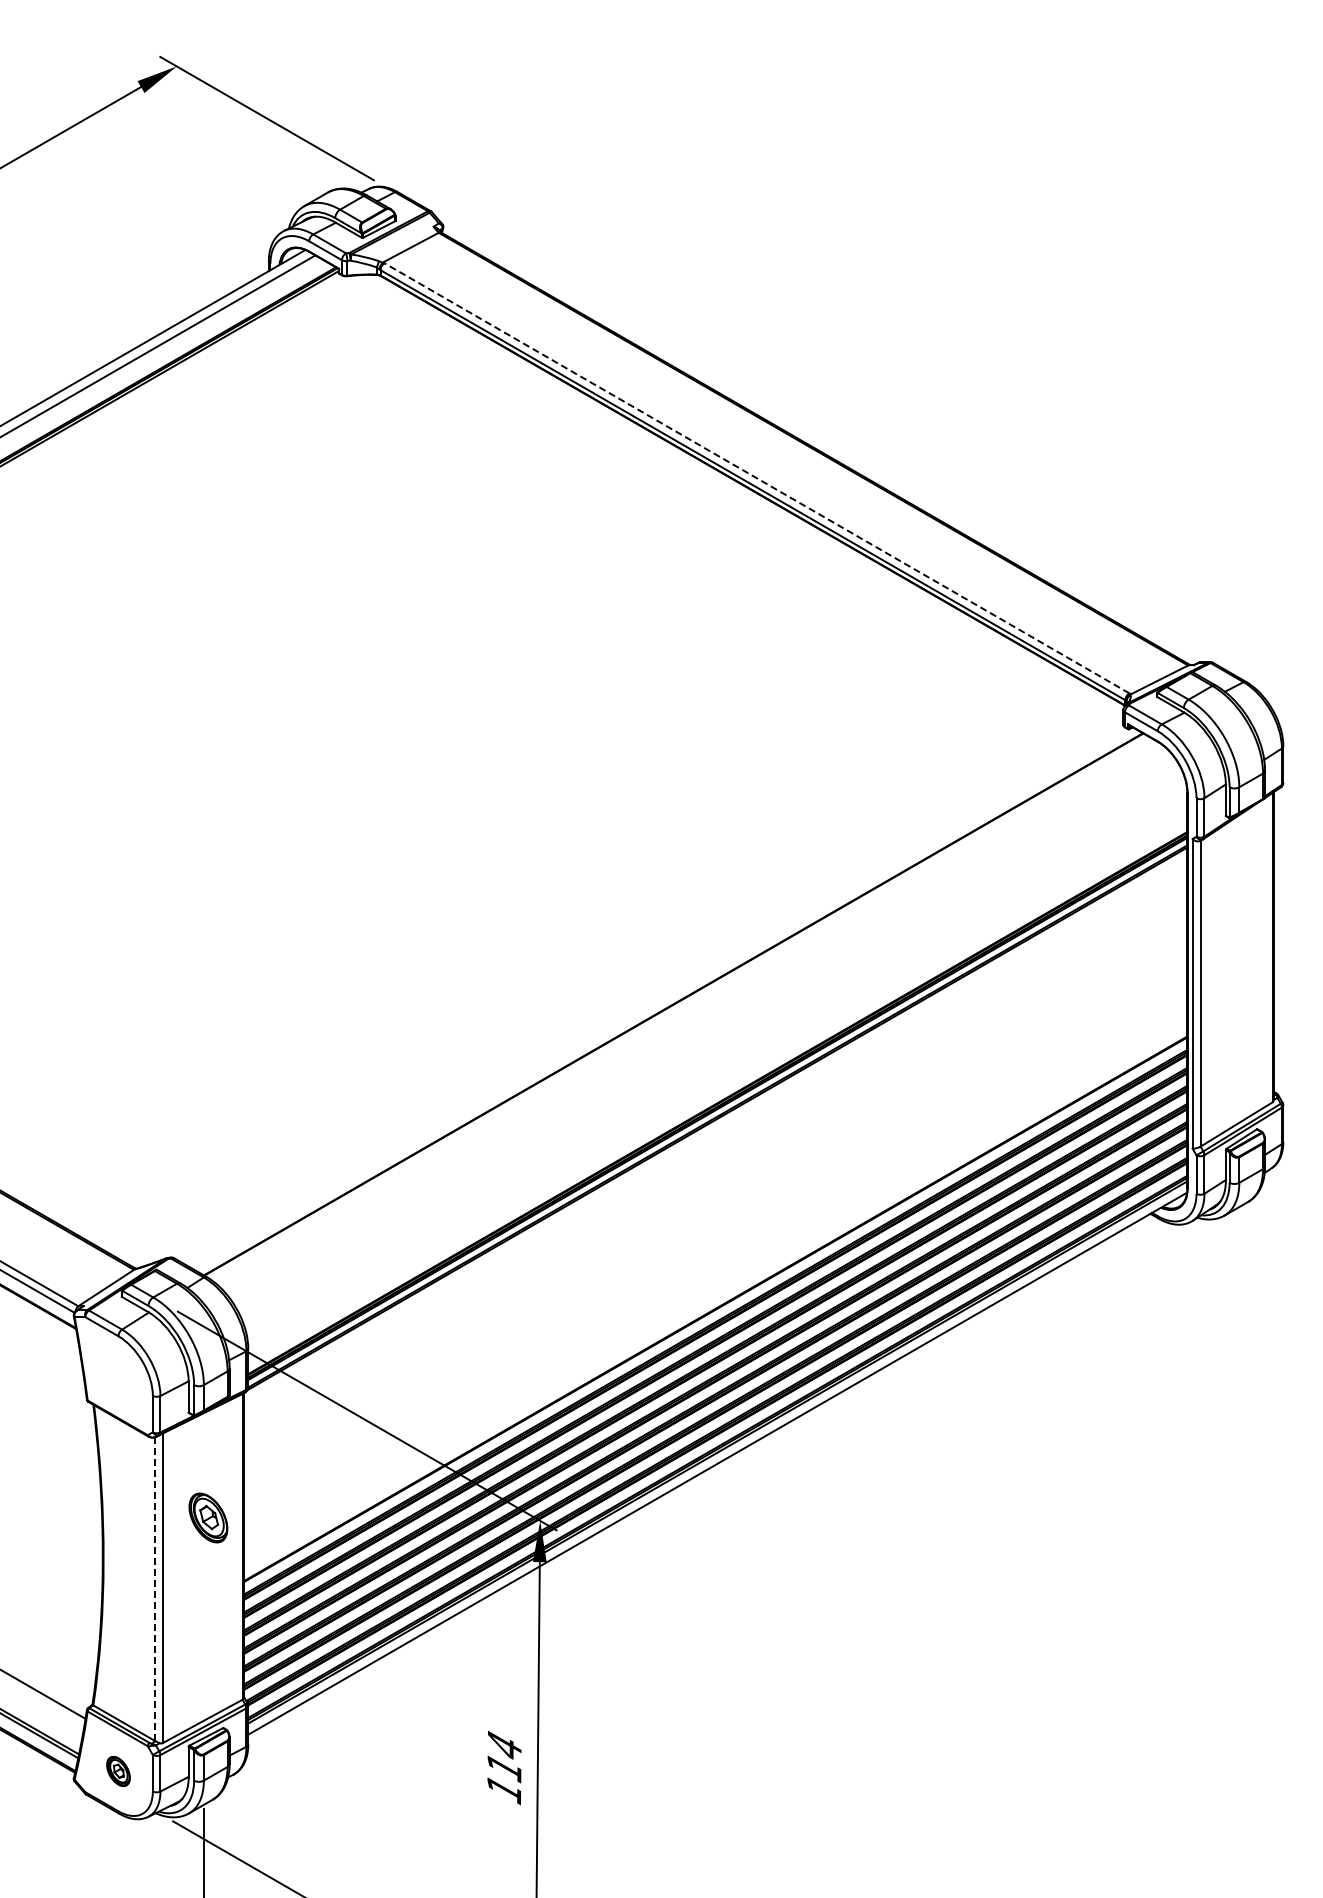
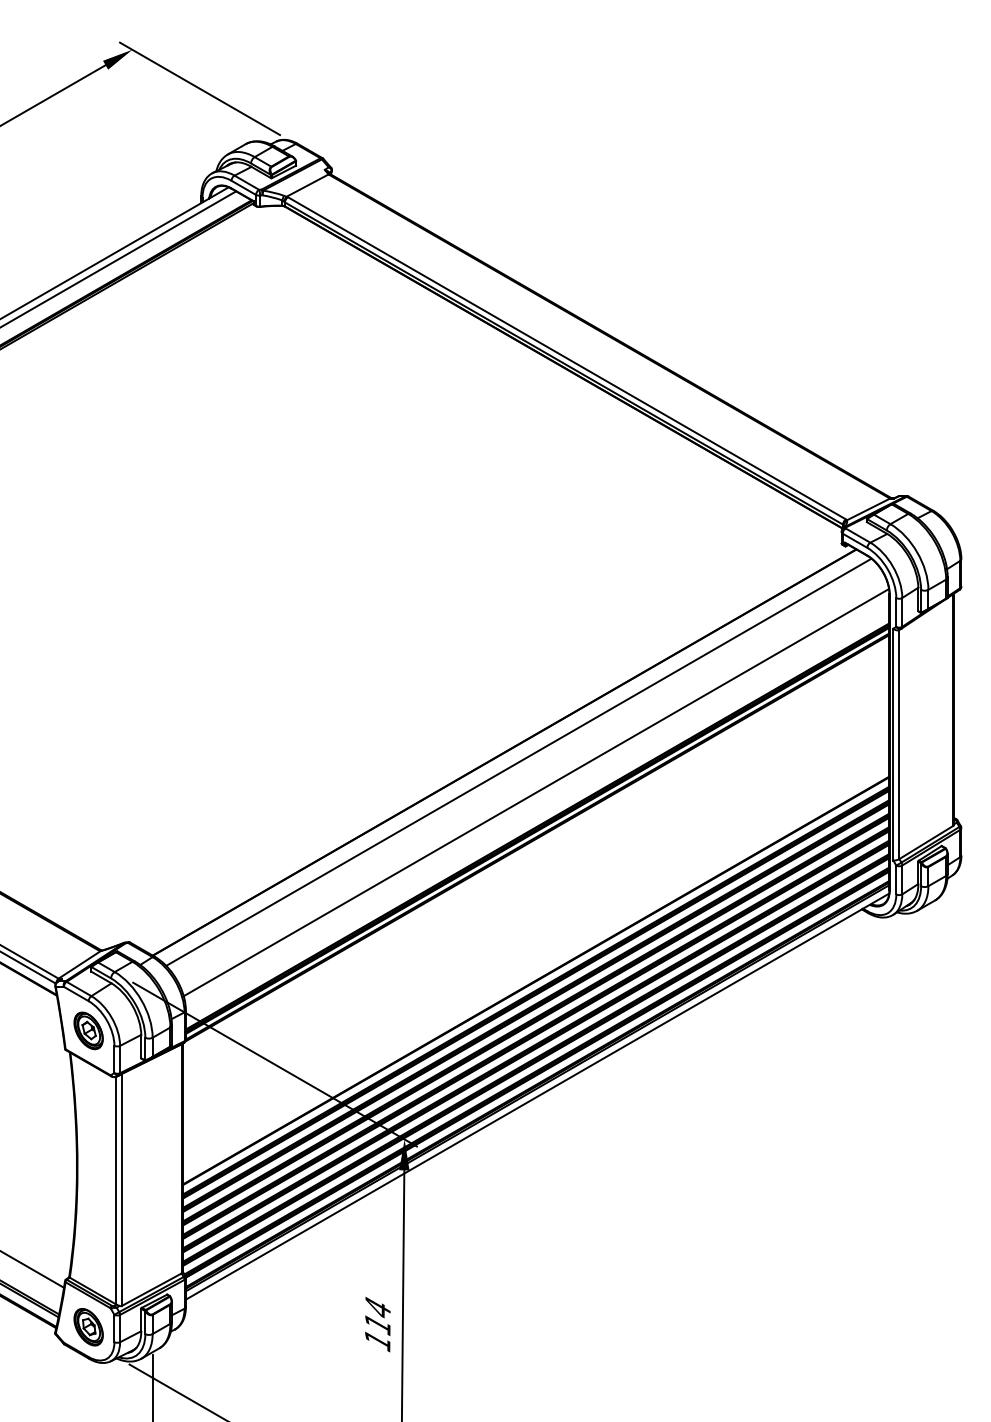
line: (756, 478) -> (566, 358), dashed -> solid
line: (692, 1017) -> (518, 762), added
line: (715, 1057) -> (535, 792), added
part: (208, 1517) -> (88, 1030), moved
line: (155, 1589) -> (116, 1190), dashed -> solid
part: (118, 1771) -> (88, 1327), size x1.67

